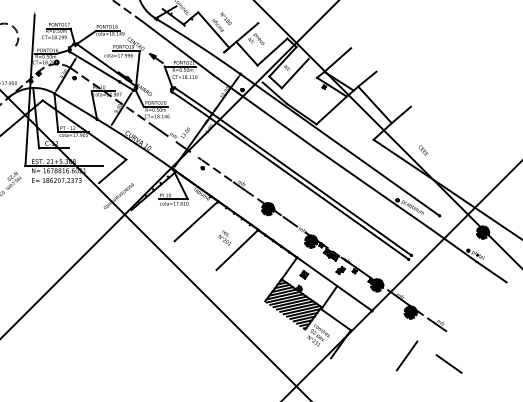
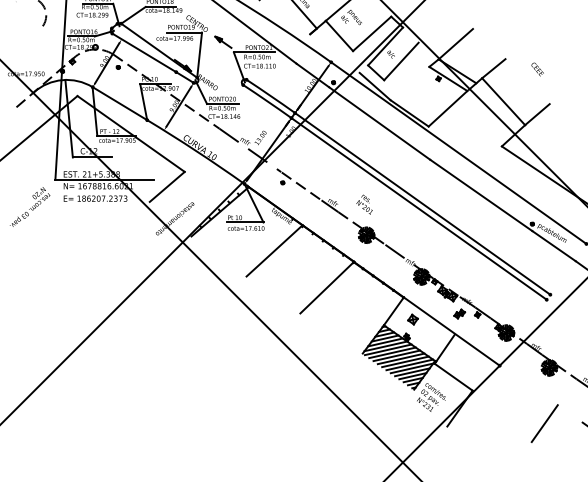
text: (423, 150) -> (537, 69), moved
text: (224, 237) -> (364, 203), moved

